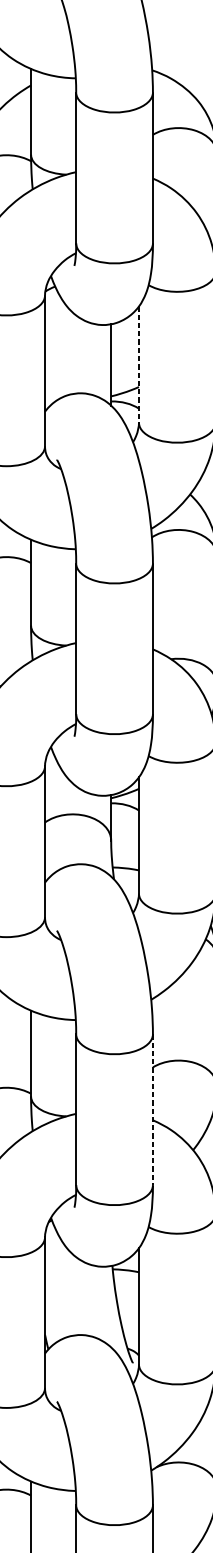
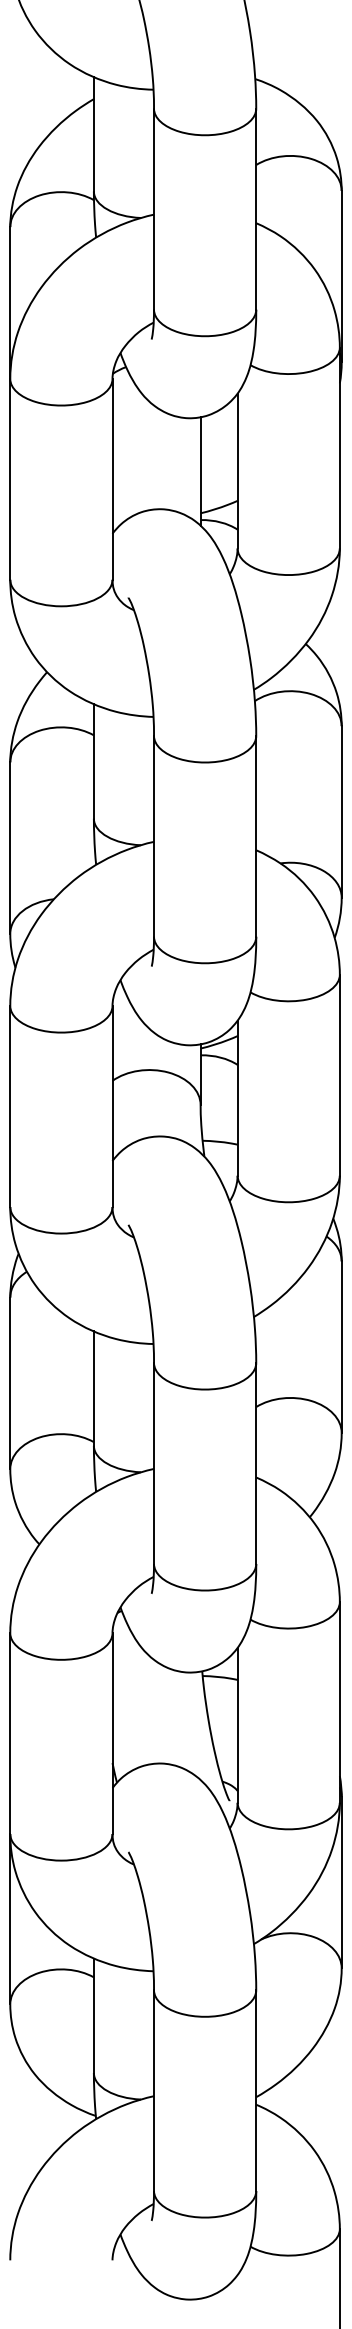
line: (138, 364) -> (237, 471), dashed -> solid
line: (153, 1110) -> (256, 1464), dashed -> solid

